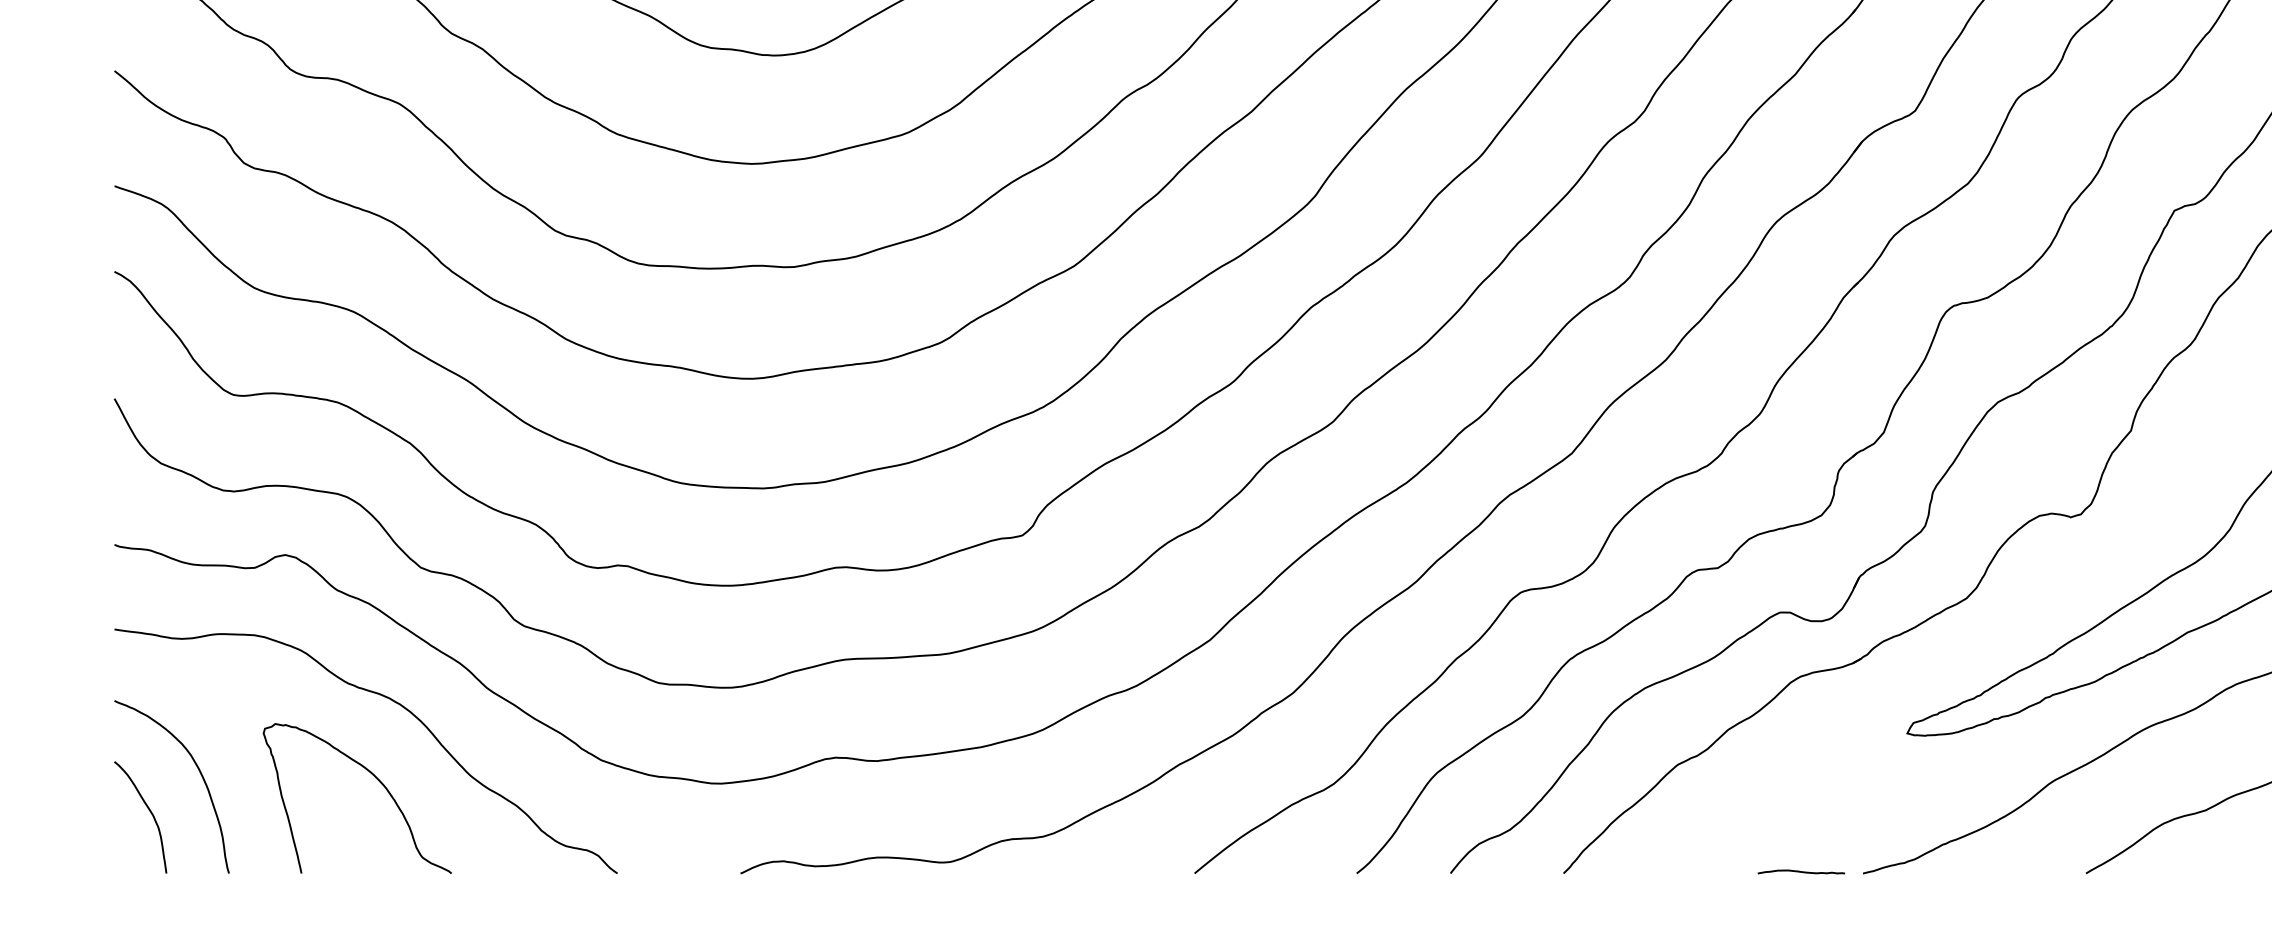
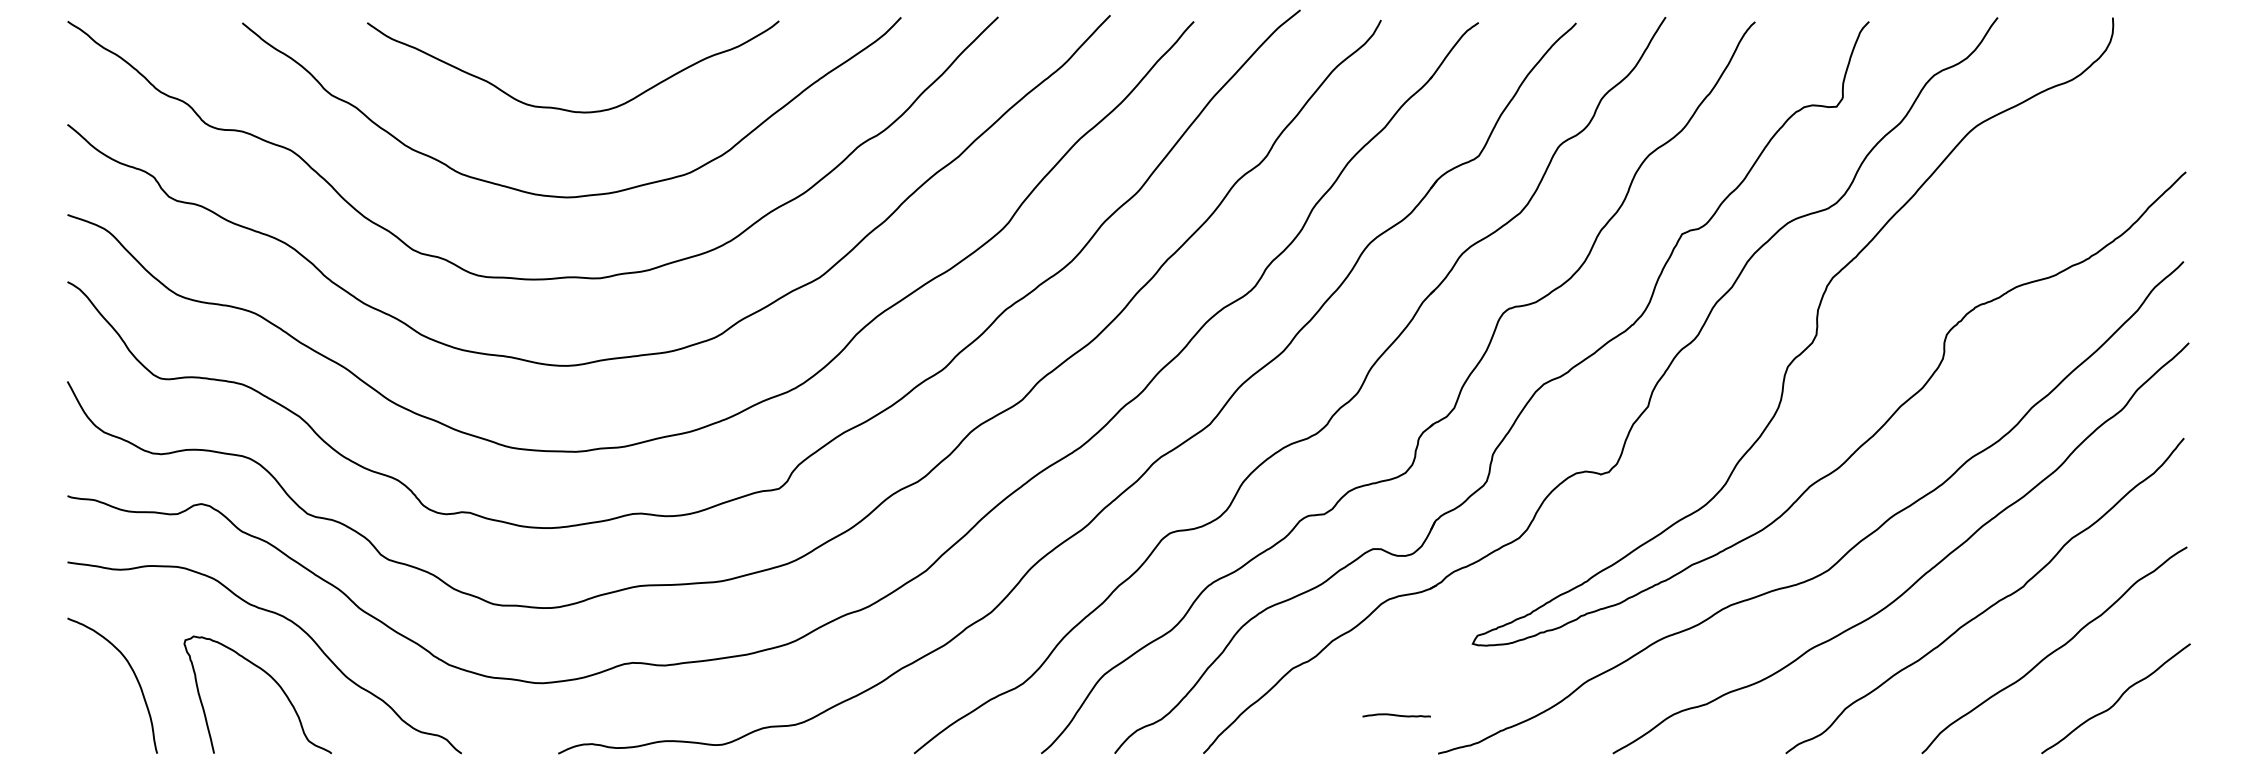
curve: (147, 809) -> (93, 703), removed
curve: (1801, 872) -> (1396, 715), moved

